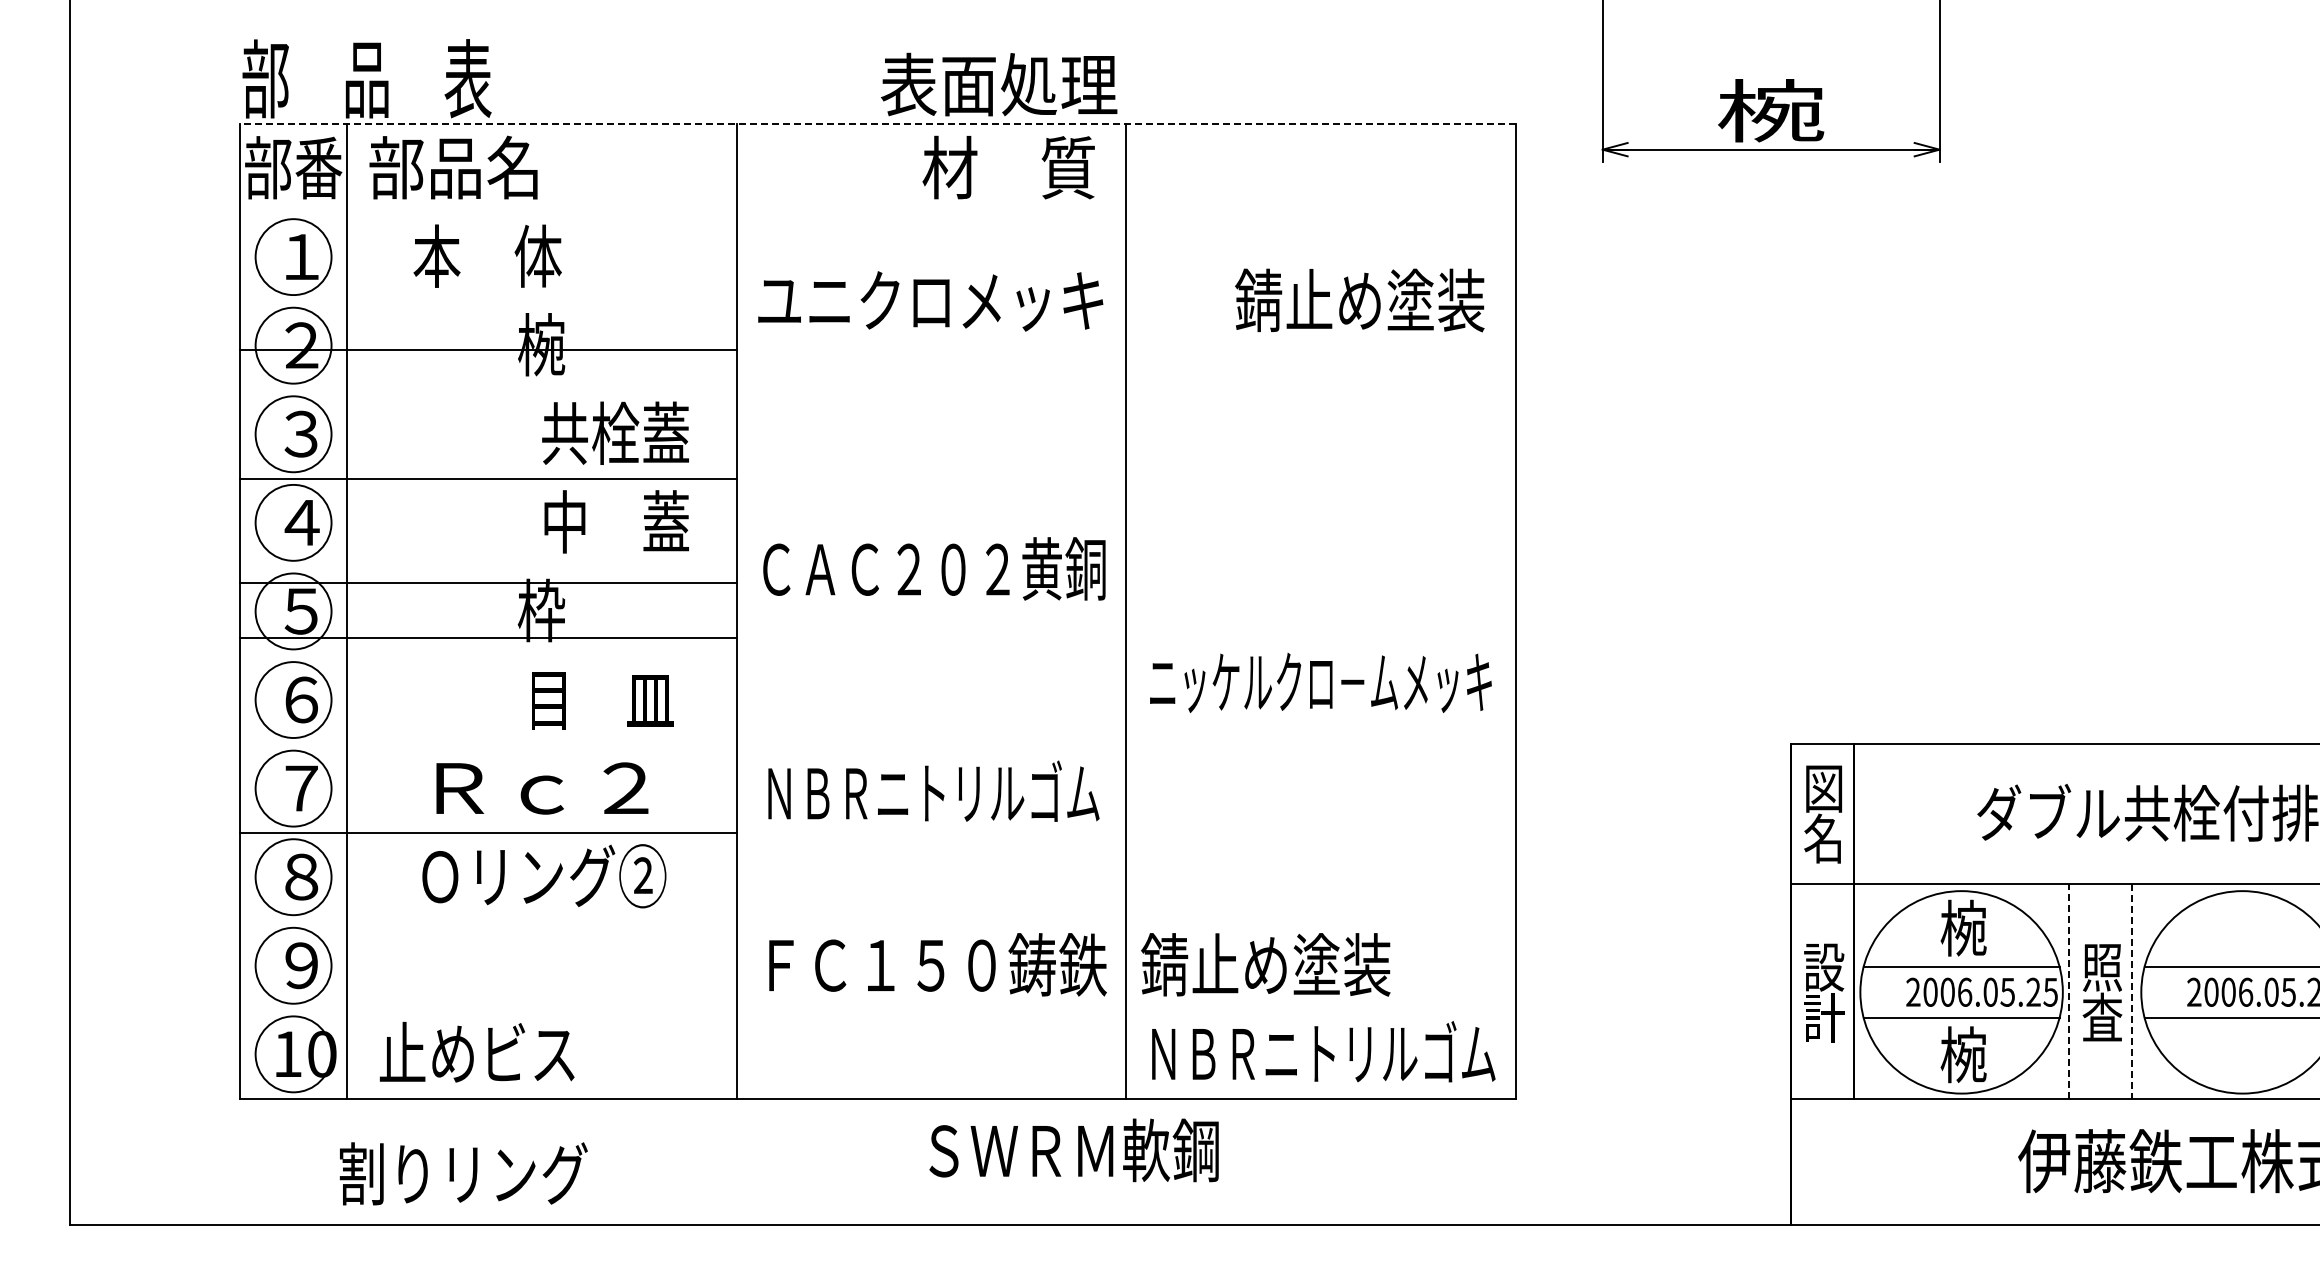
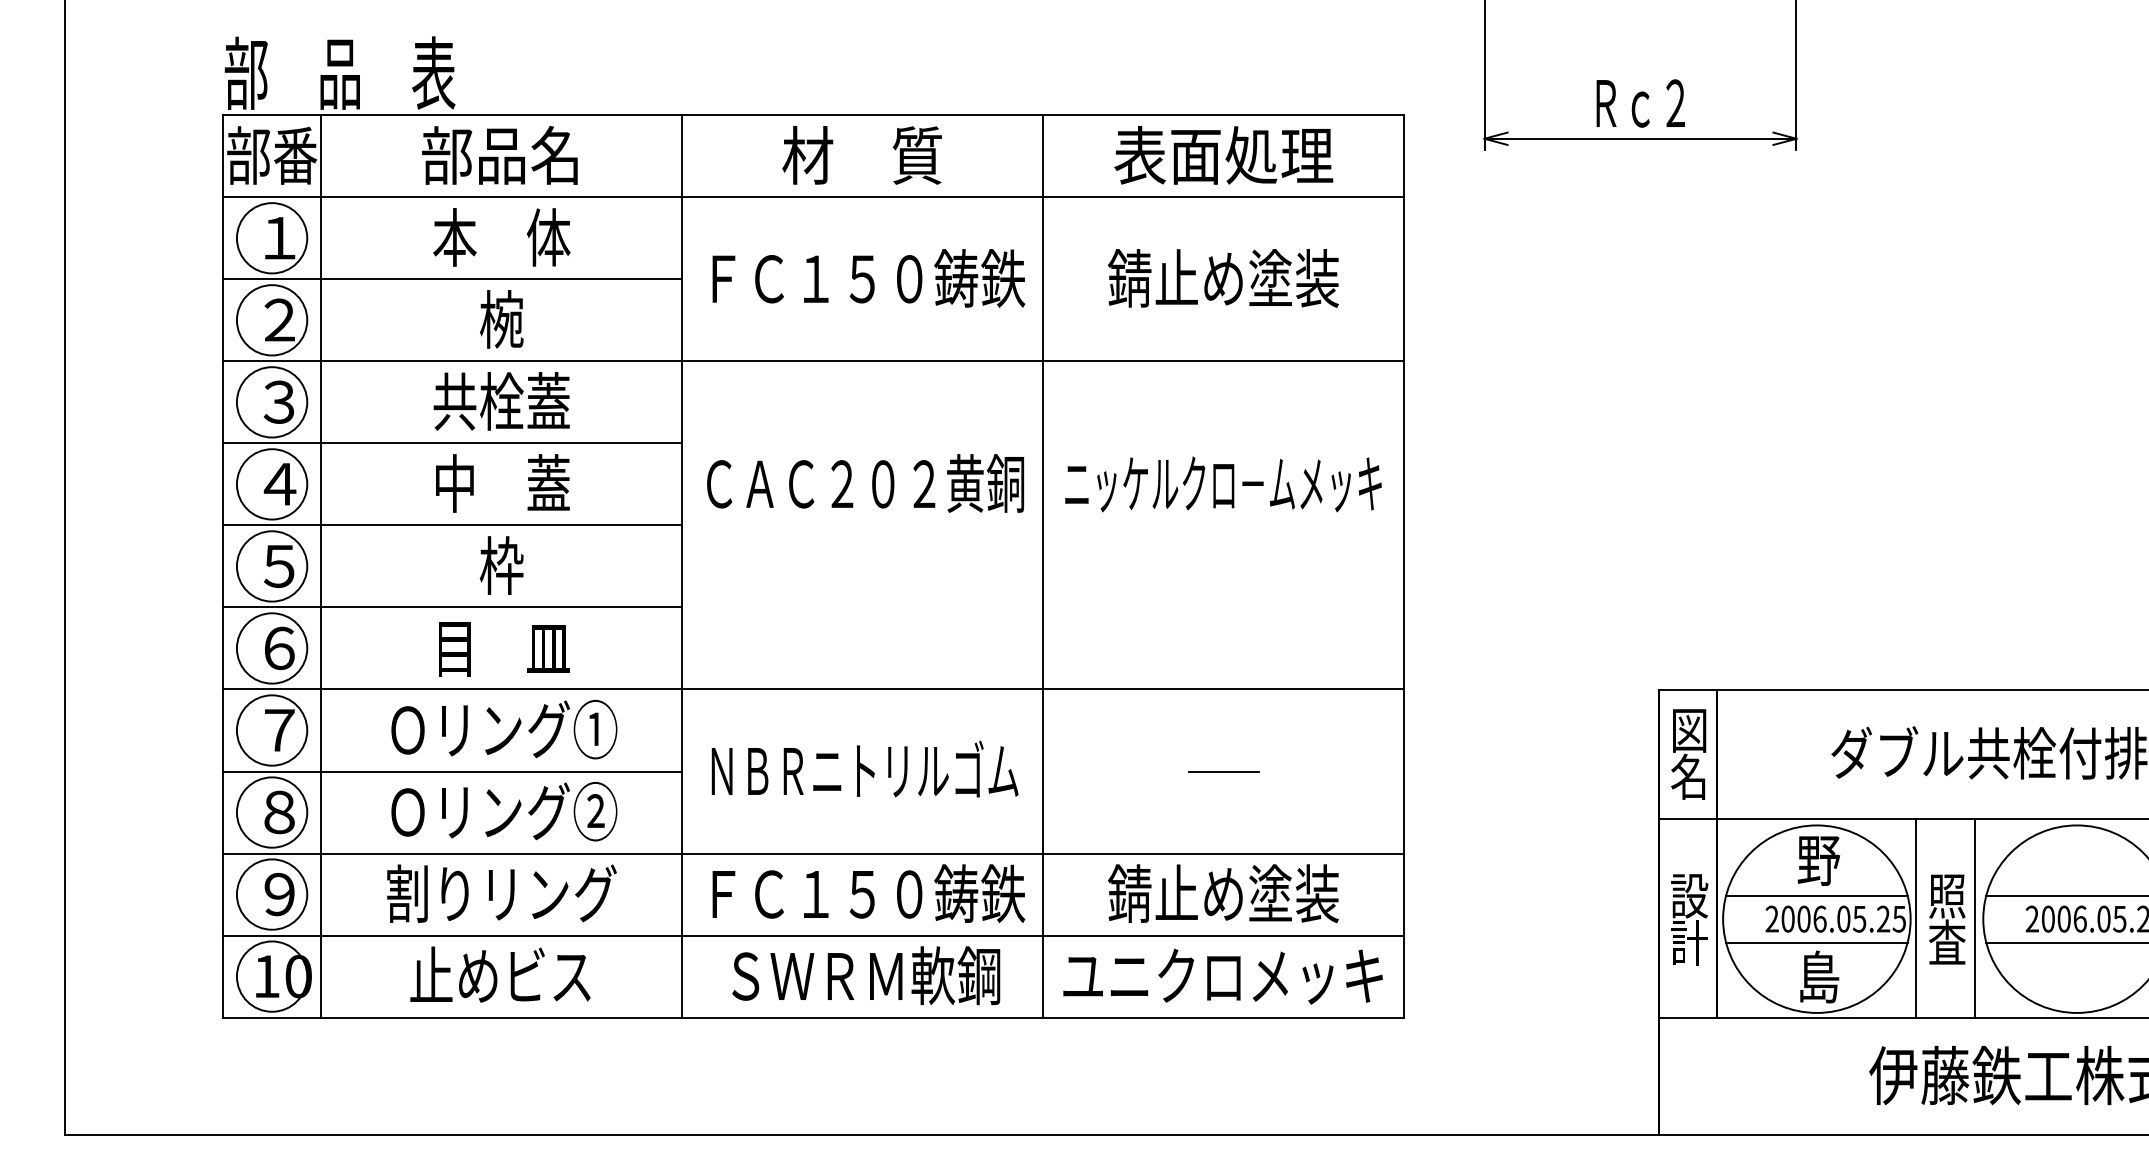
text: (999, 84) -> (1224, 155), moved
text: (1771, 110) -> (1640, 102), 椀 -> Ｒｃ２
line: (878, 124) -> (813, 115), dashed -> solid
text: (453, 167) -> (499, 155), moved
text: (1008, 167) -> (861, 155), moved
line: (878, 212) -> (813, 196), added
text: (487, 255) -> (501, 236), moved
text: (932, 300) -> (863, 278), ユニクロメッキ -> ＦＣ１５０鋳鉄
text: (1359, 300) -> (1223, 278), moved
line: (488, 350) -> (452, 279), moved
line: (878, 389) -> (813, 360), added
text: (615, 432) -> (501, 400), moved
text: (616, 521) -> (502, 483), moved
text: (934, 568) -> (865, 483), moved
line: (488, 582) -> (452, 607), moved
line: (488, 638) -> (452, 525), moved
text: (1320, 682) -> (1223, 484), moved
text: (602, 700) -> (504, 648), moved
line: (878, 744) -> (813, 689), added
text: (544, 787) -> (504, 729), Ｒｃ２ -> Ｏリング①
text: (933, 790) -> (864, 768), moved
line: (1320, 832) -> (1223, 771), added
line: (878, 921) -> (813, 853), added
text: (1963, 927) -> (1818, 859), 椀 -> 野
text: (1265, 964) -> (1223, 893), moved
line: (2069, 991) -> (1916, 918), dashed -> solid
line: (2132, 991) -> (1975, 918), dashed -> solid
line: (878, 1010) -> (813, 935), added
text: (476, 1052) -> (499, 974), moved
text: (1321, 1052) -> (1224, 974), ＮＢＲニトリルゴム -> ユニクロメッキ
text: (1963, 1054) -> (1818, 976), 椀 -> 島
text: (1073, 1150) -> (865, 975), moved
text: (463, 1173) -> (501, 893), moved

